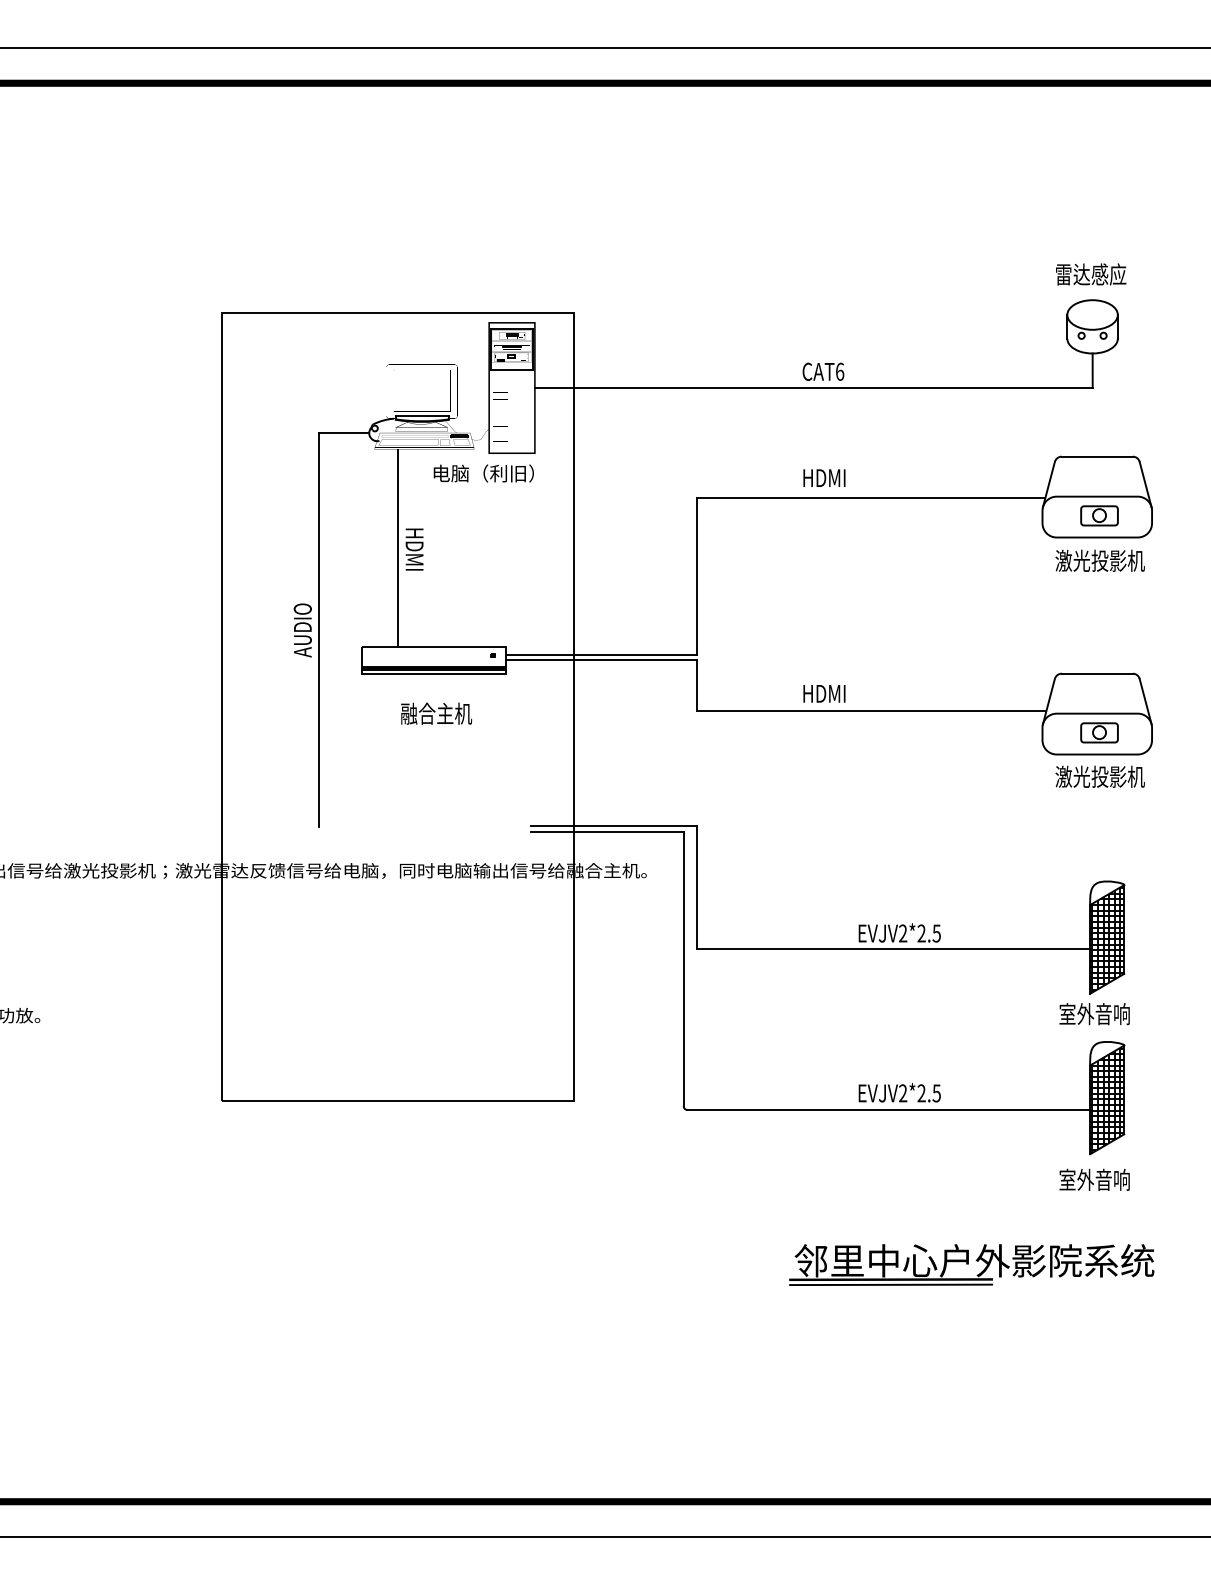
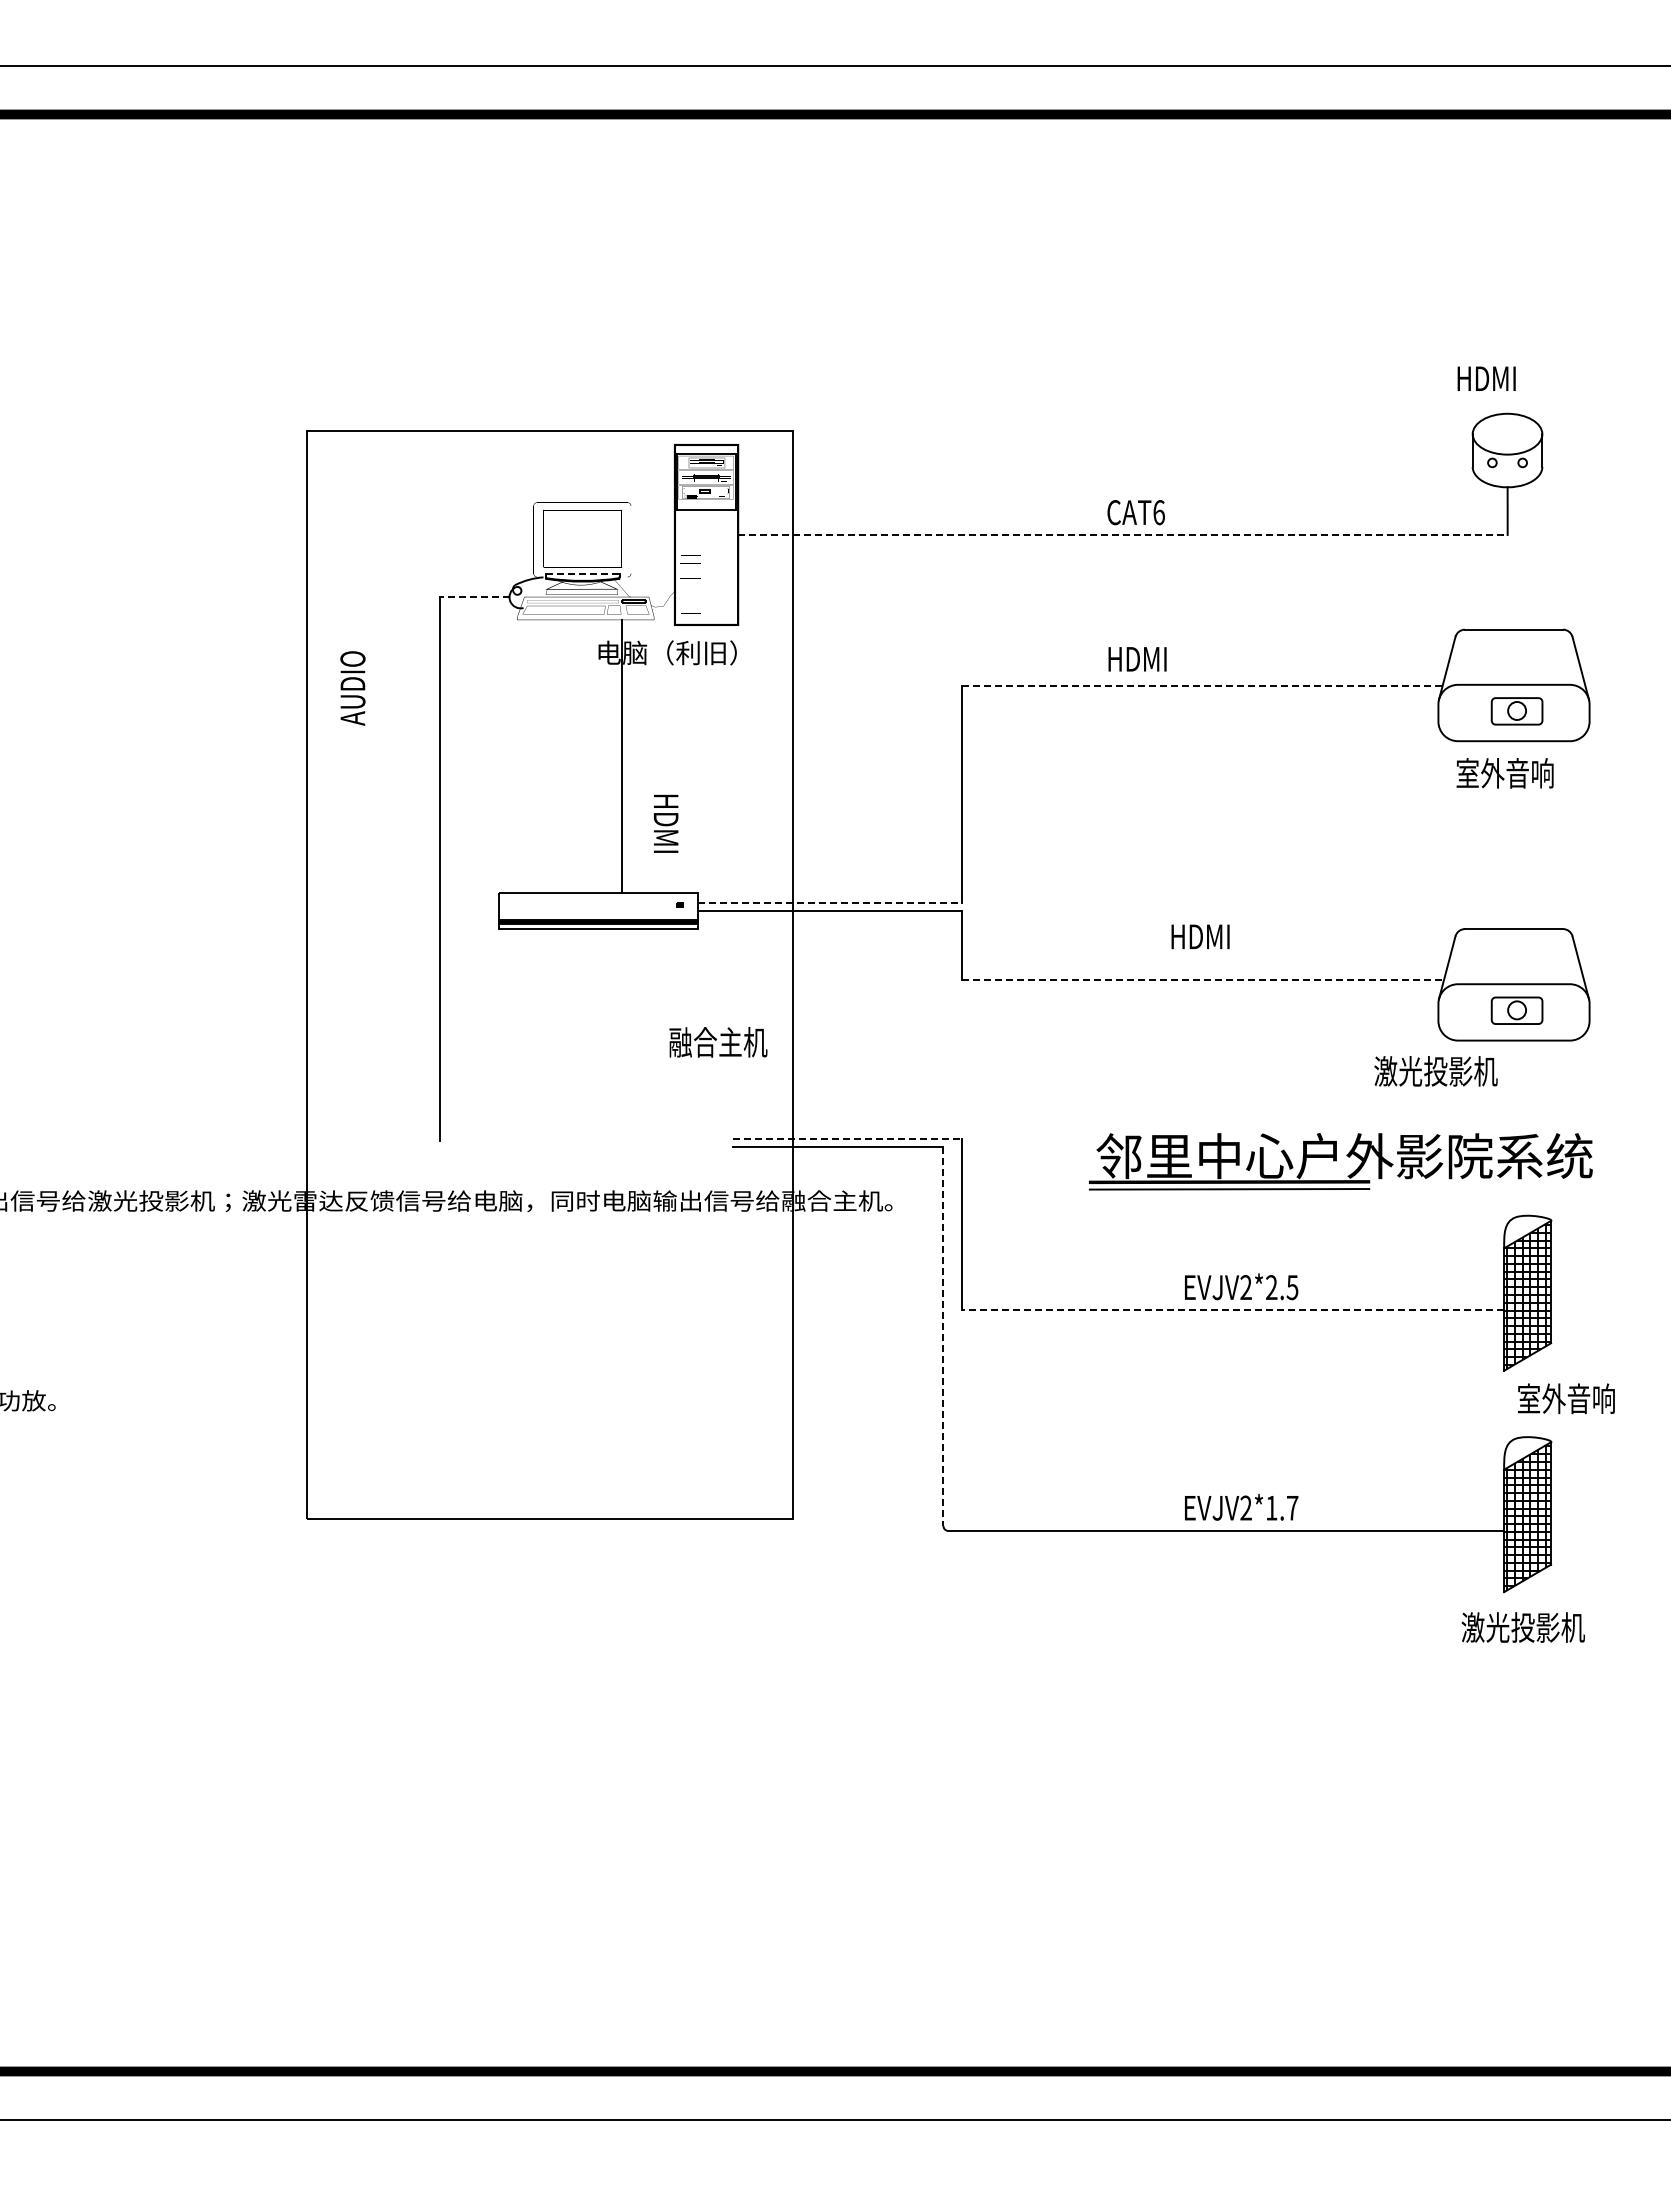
text: (1091, 274) -> (1505, 378), 雷达感应 -> HDMI
line: (813, 387) -> (1122, 534), solid -> dashed
line: (422, 415) -> (582, 573), solid -> dashed
line: (343, 433) -> (474, 597), solid -> dashed
line: (871, 497) -> (1202, 686), solid -> dashed
line: (398, 547) -> (622, 755), moved
text: (414, 549) -> (666, 823), moved
text: (1099, 560) -> (1517, 773), 激光投影机 -> 室外音响
text: (302, 630) -> (352, 688), moved
line: (601, 654) -> (830, 902), solid -> dashed
text: (824, 693) -> (1200, 936), moved
line: (871, 710) -> (1202, 980), solid -> dashed
text: (436, 713) -> (718, 1042), moved
text: (1099, 776) -> (1435, 1071), moved
line: (614, 825) -> (847, 1138), solid -> dashed
line: (893, 949) -> (1233, 1309), solid -> dashed
line: (683, 968) -> (943, 1336), solid -> dashed
text: (1094, 1013) -> (1566, 1398), moved
text: (929, 1092) -> (1282, 1507), EVJV2*2.5 -> EVJV2*1.7
text: (1103, 1179) -> (1522, 1627), 室外音响 -> 激光投影机
part: (971, 1264) -> (1340, 1161), moved

